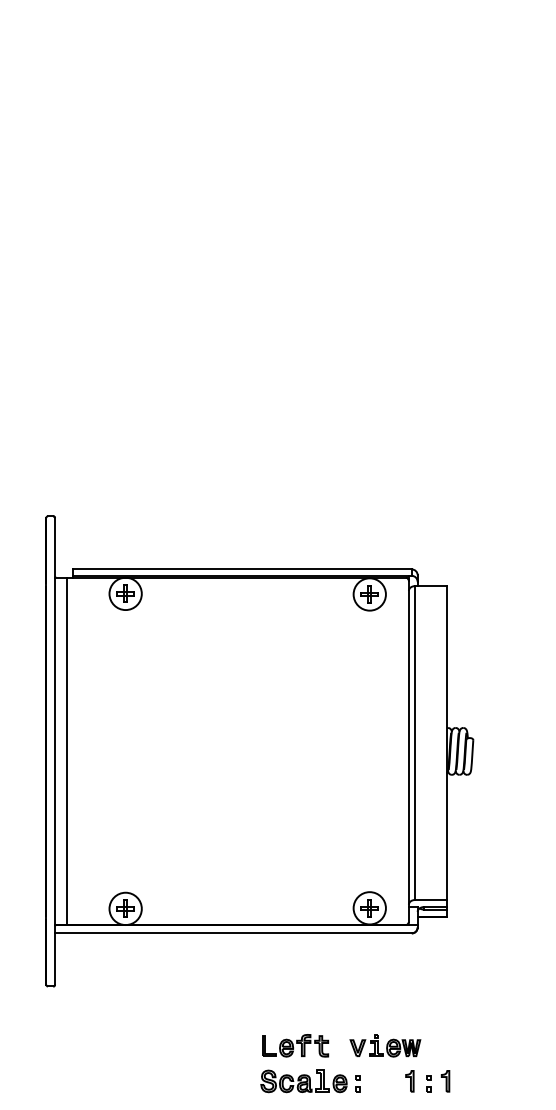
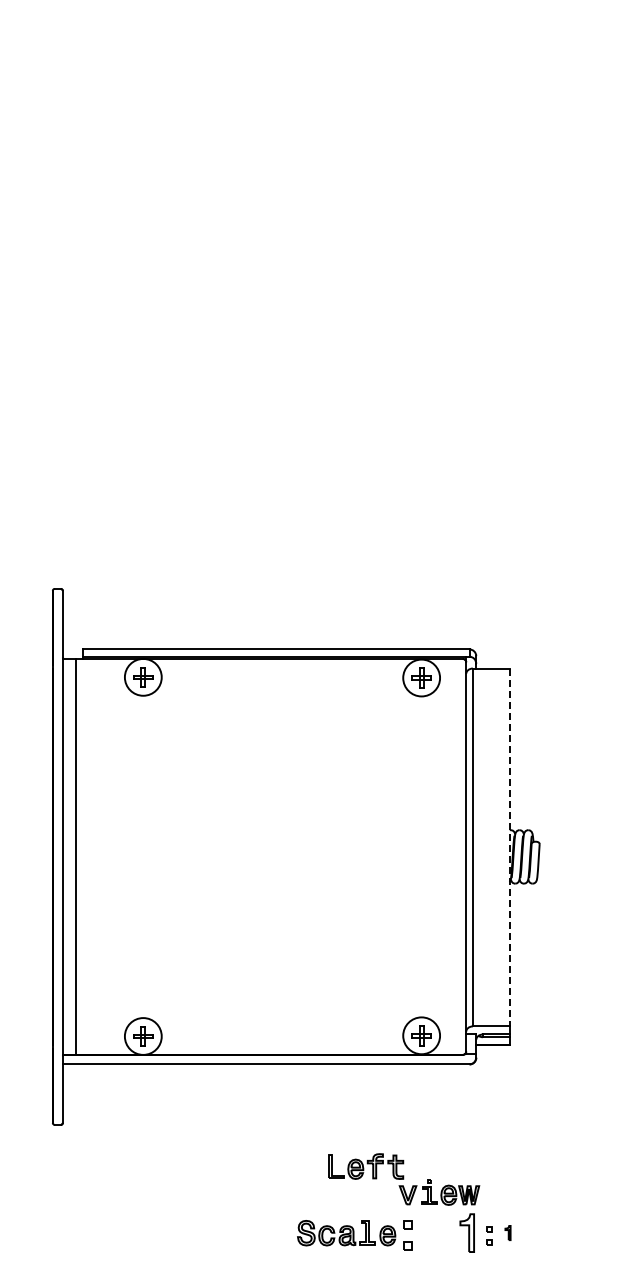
line: (446, 743) -> (509, 847), solid -> dashed
part: (295, 1045) -> (366, 1166), moved
part: (410, 1080) -> (467, 1232), size x1.6
part: (445, 1080) -> (507, 1232), size x0.6
part: (357, 1083) -> (407, 1235), size x1.6

